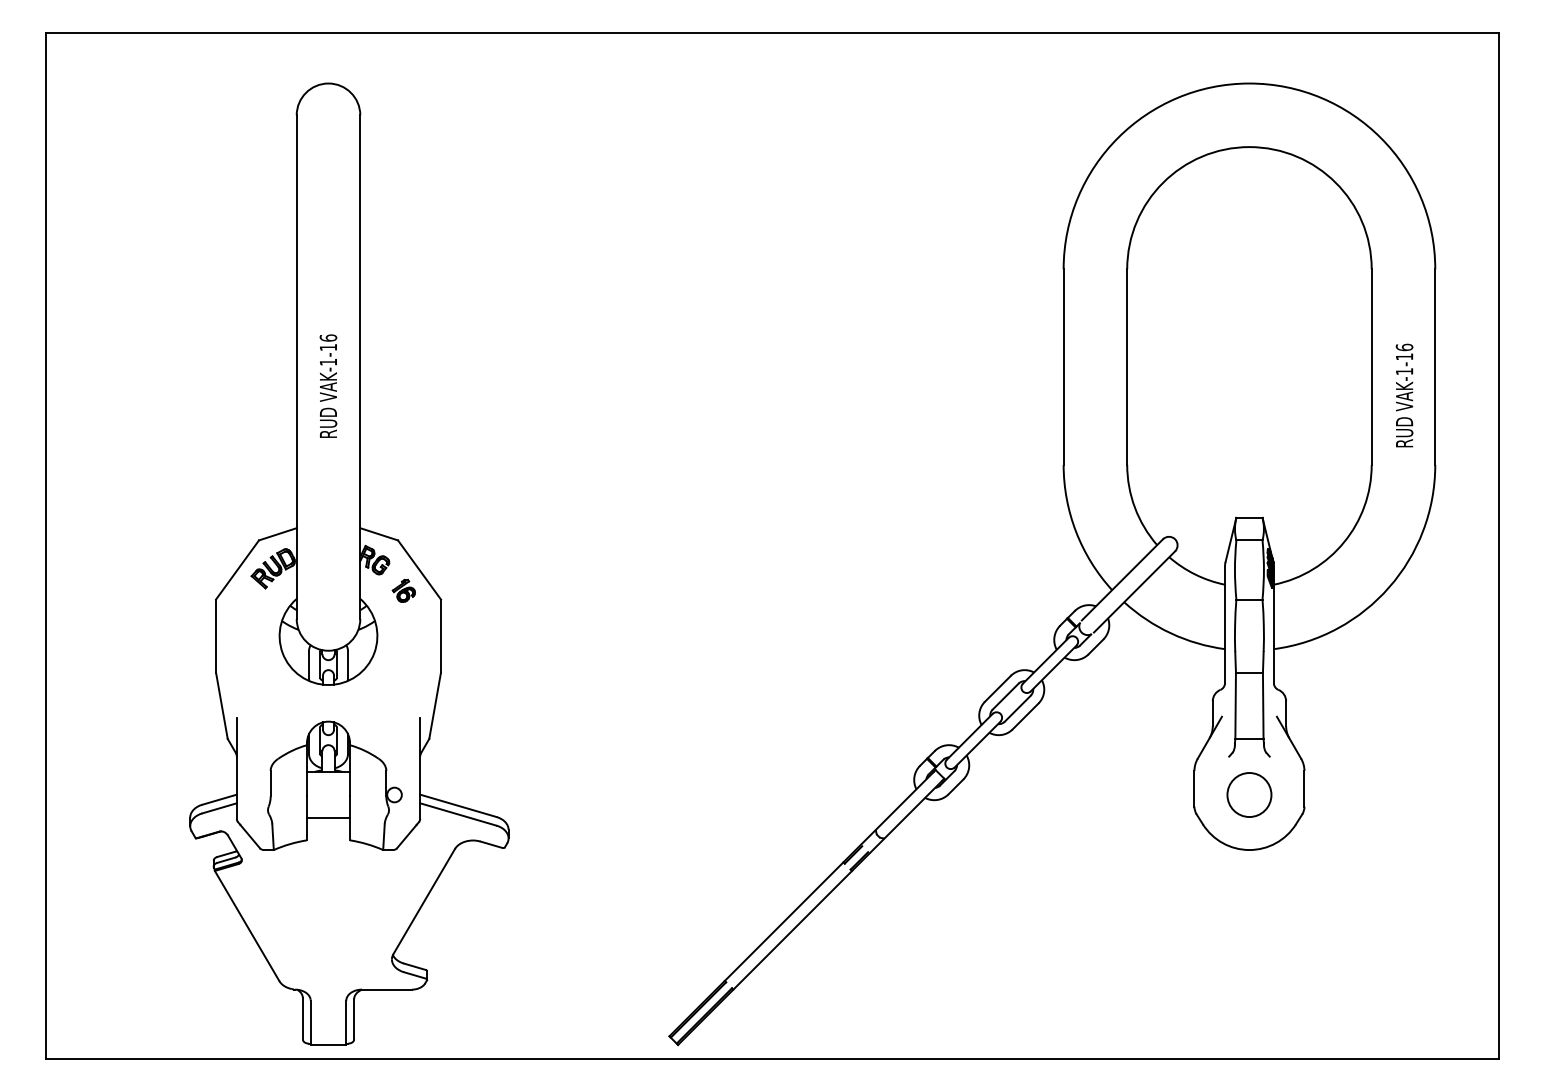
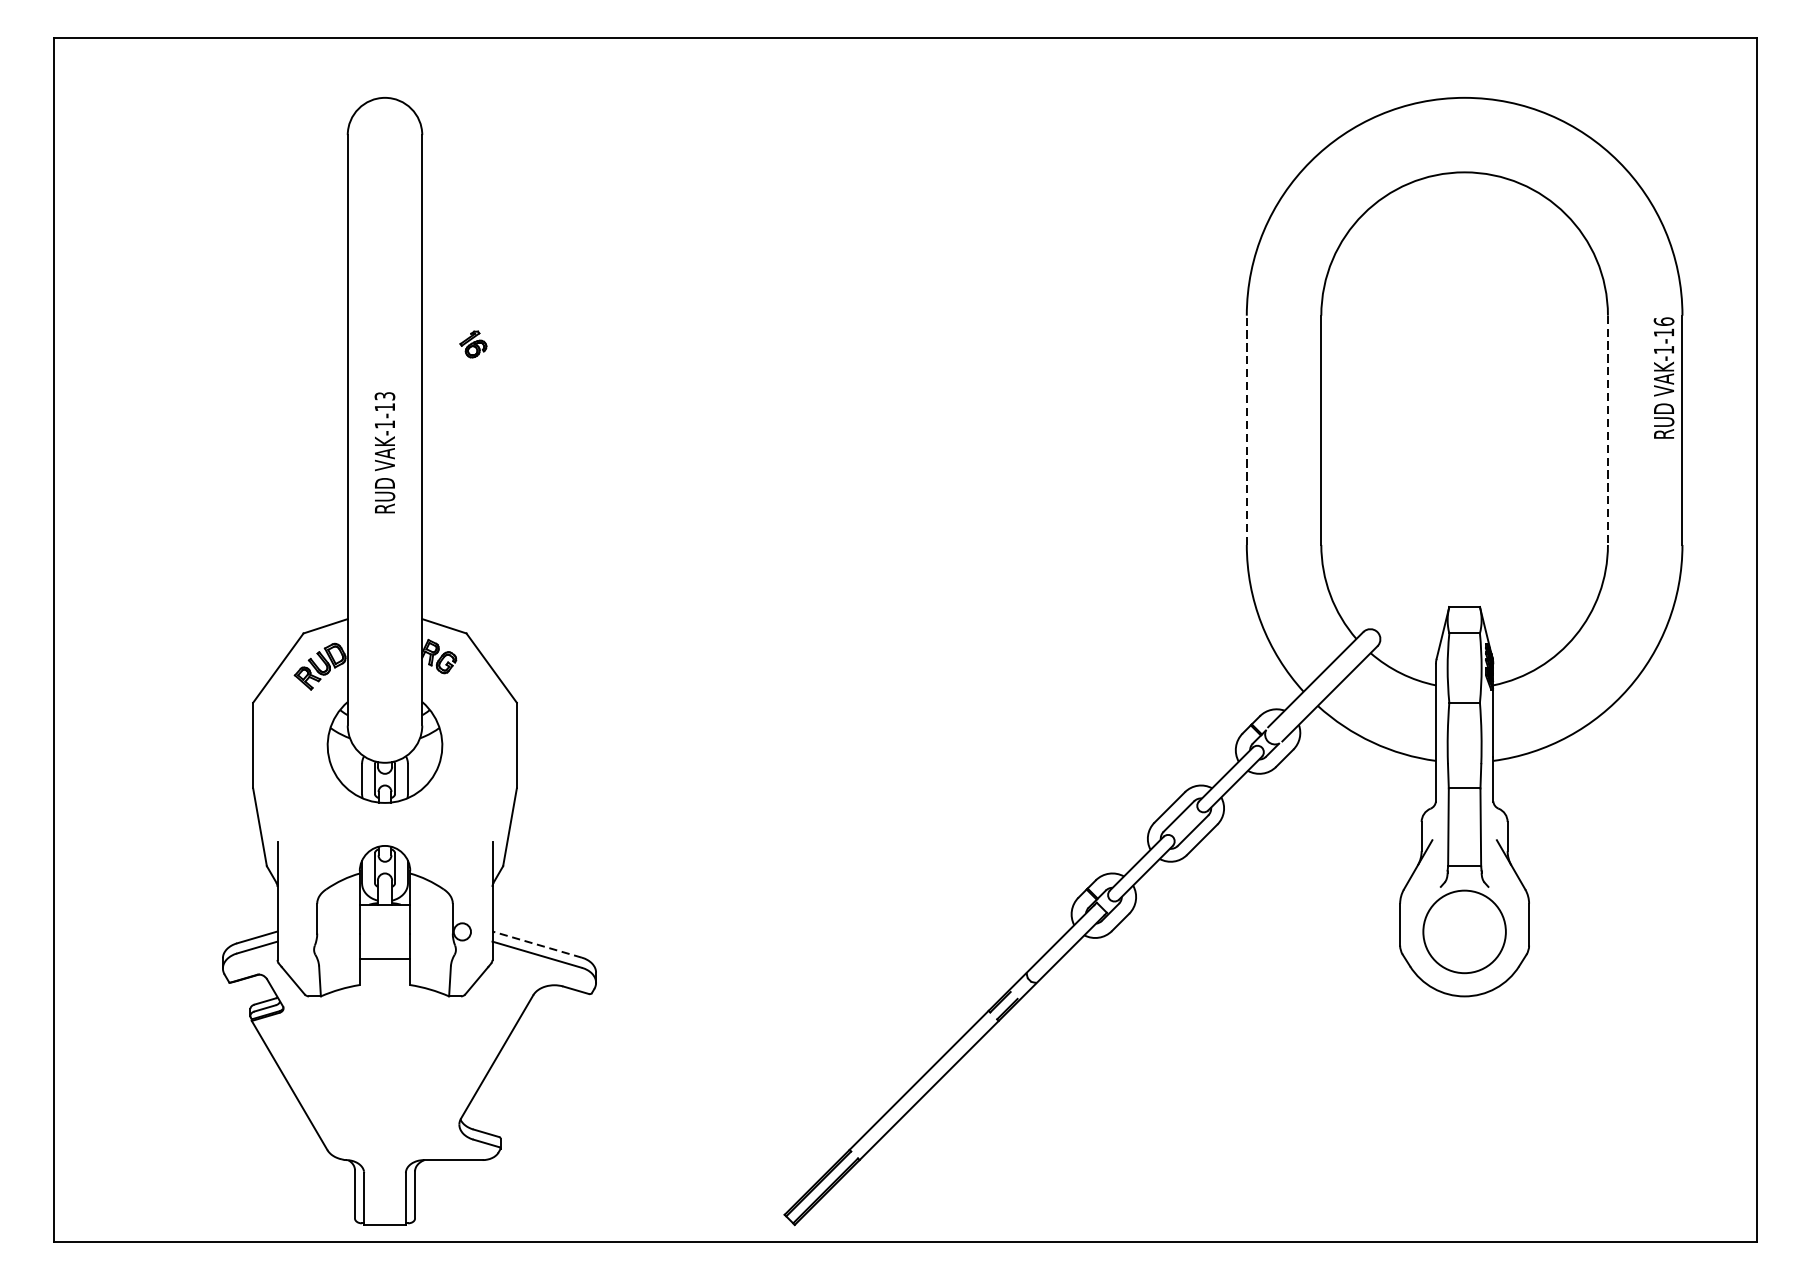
text: (328, 337) -> (384, 395), VAK-1-16 -> VAK-1-13
line: (1063, 367) -> (1246, 430), solid -> dashed
line: (1371, 367) -> (1607, 430), solid -> dashed
text: (1404, 395) -> (1663, 377), moved
part: (403, 590) -> (472, 343), moved
circle: (1249, 795) -> (1464, 932), size x1.6
line: (458, 805) -> (537, 944), solid -> dashed

